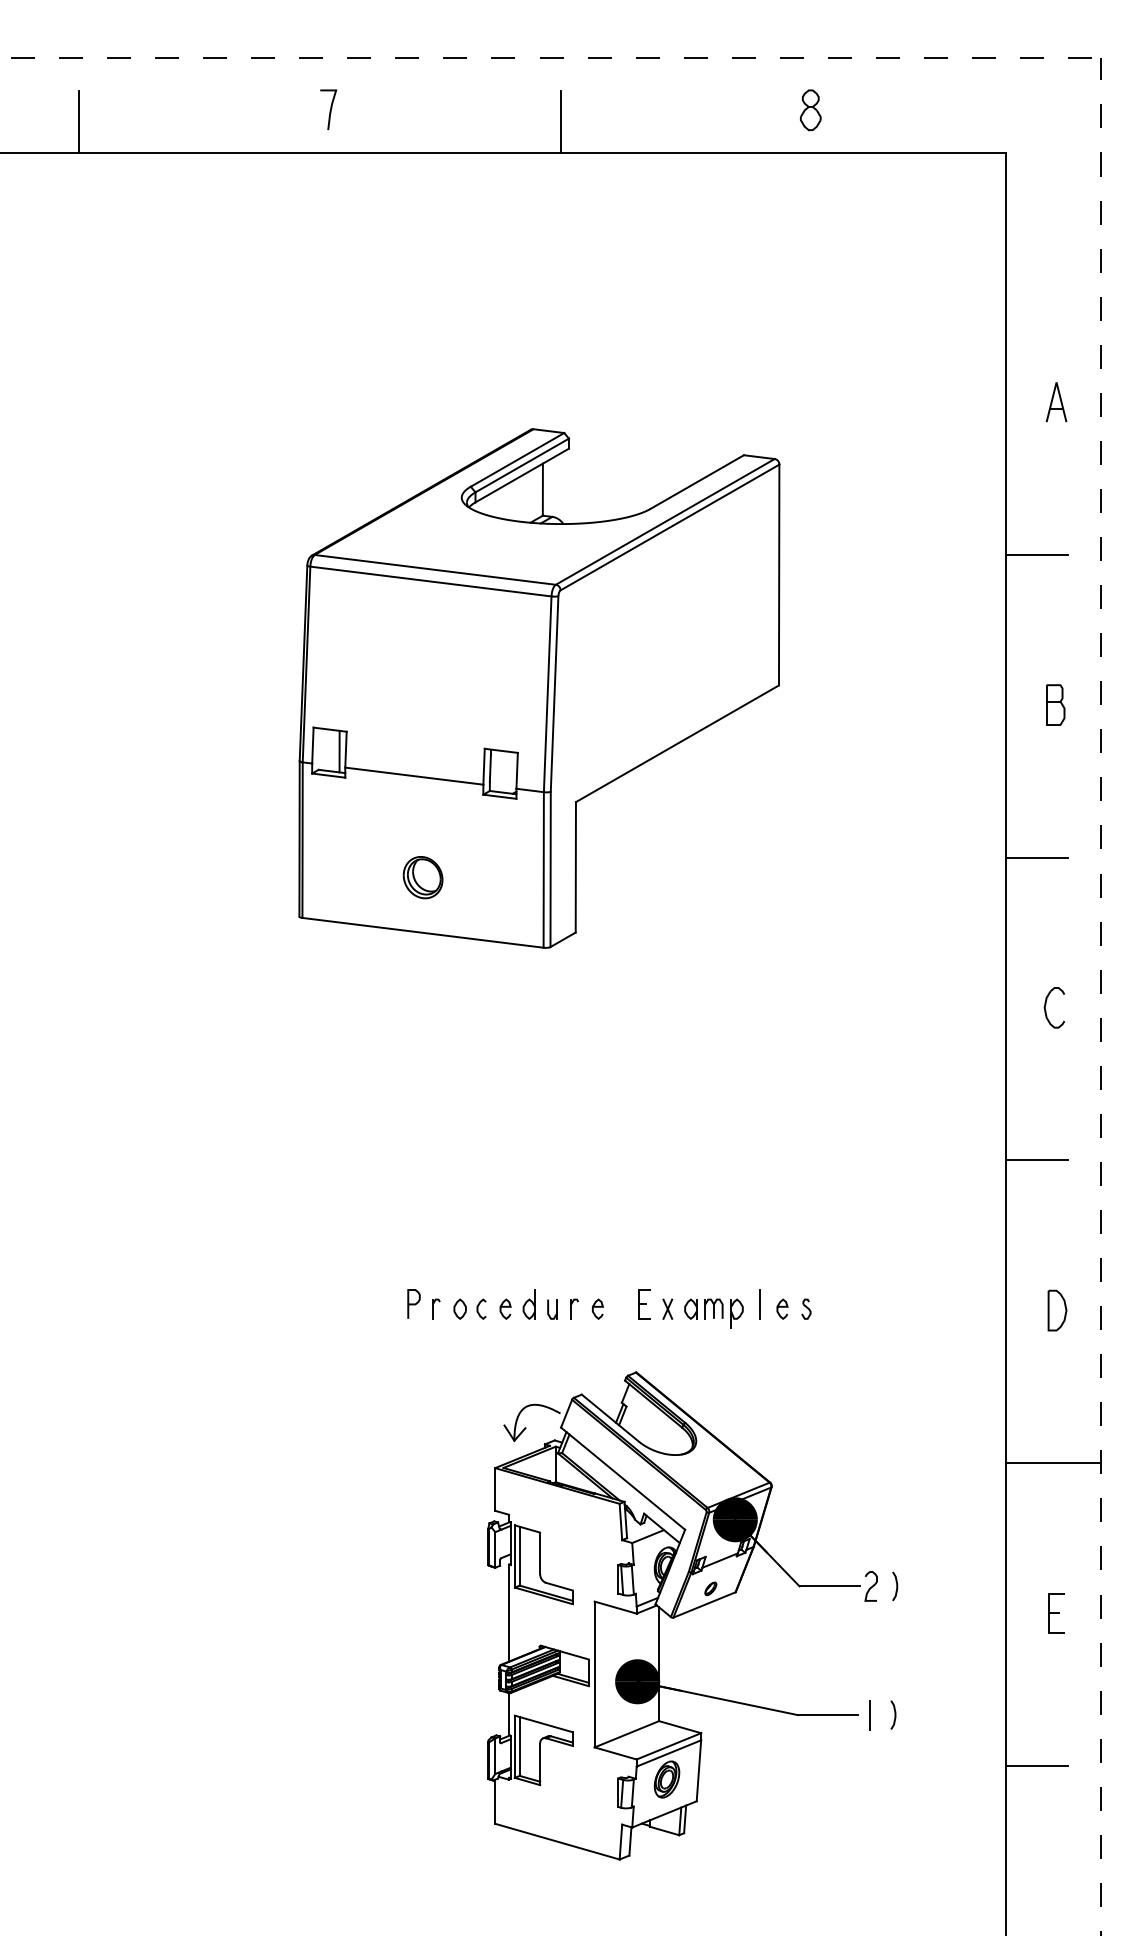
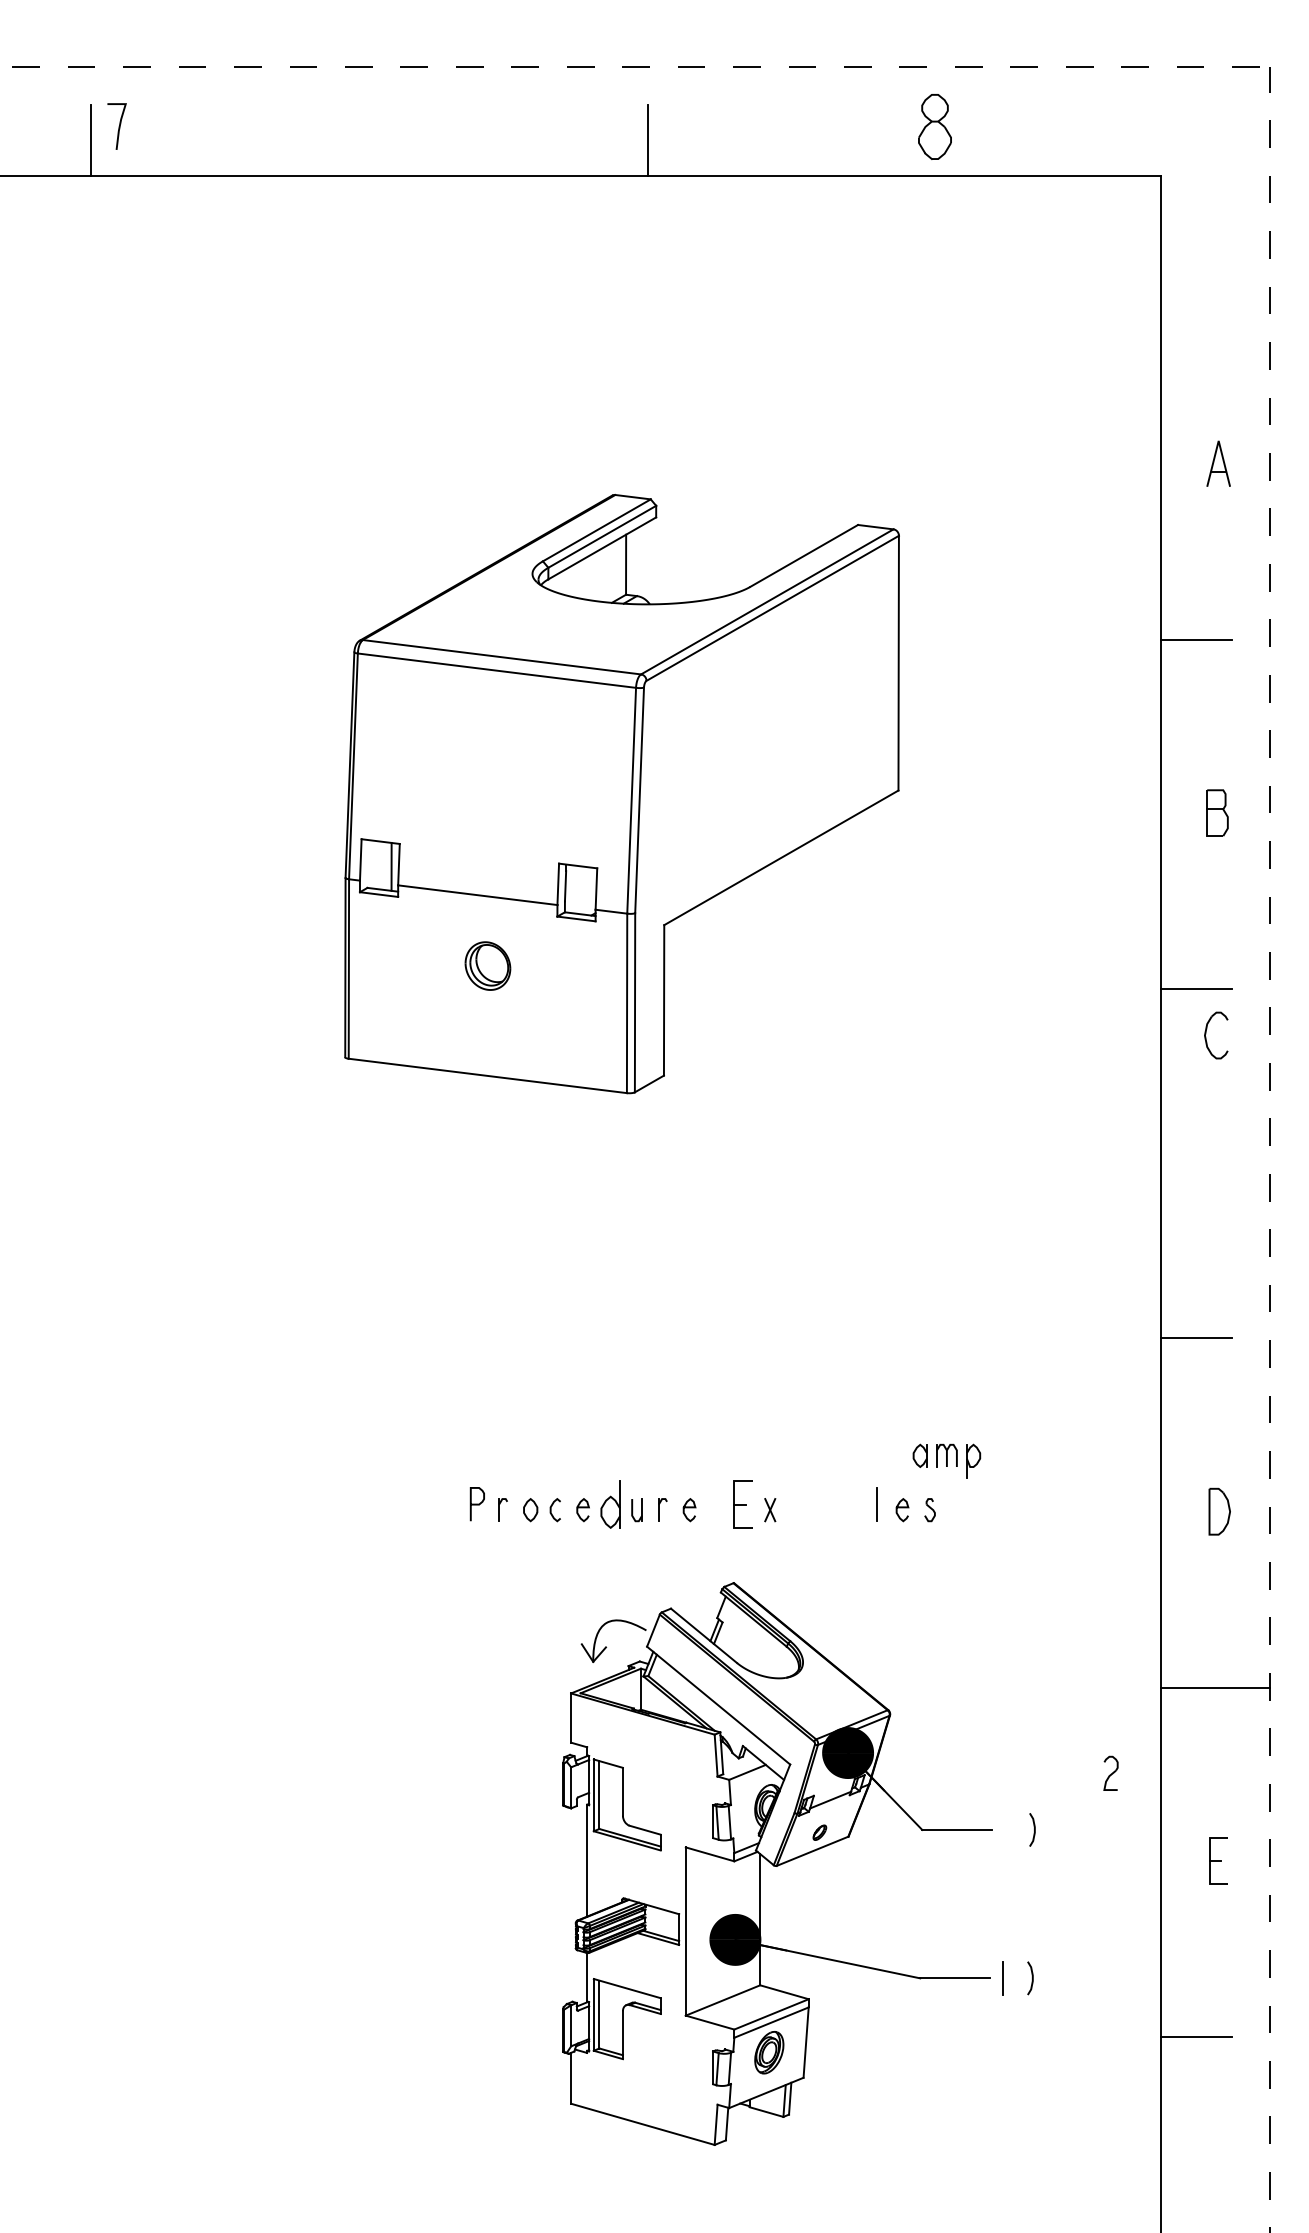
curve: (329, 110) -> (118, 127), moved
part: (810, 110) -> (934, 127), size x1.4
part: (422, 877) -> (487, 965), moved
part: (1046, 1004) -> (1207, 1031), moved
part: (528, 1304) -> (609, 1504), size x1.4
part: (644, 1304) -> (743, 1504), size x1.4
part: (713, 1313) -> (946, 1460), moved
part: (870, 1586) -> (1110, 1773), moved

